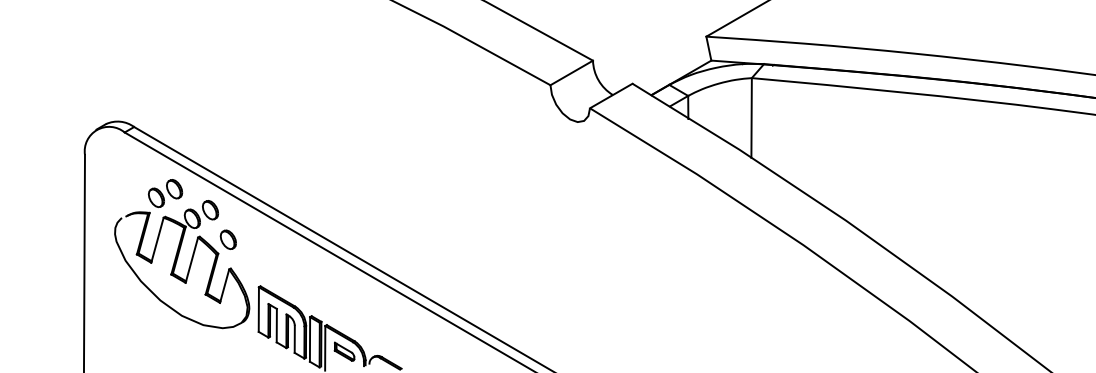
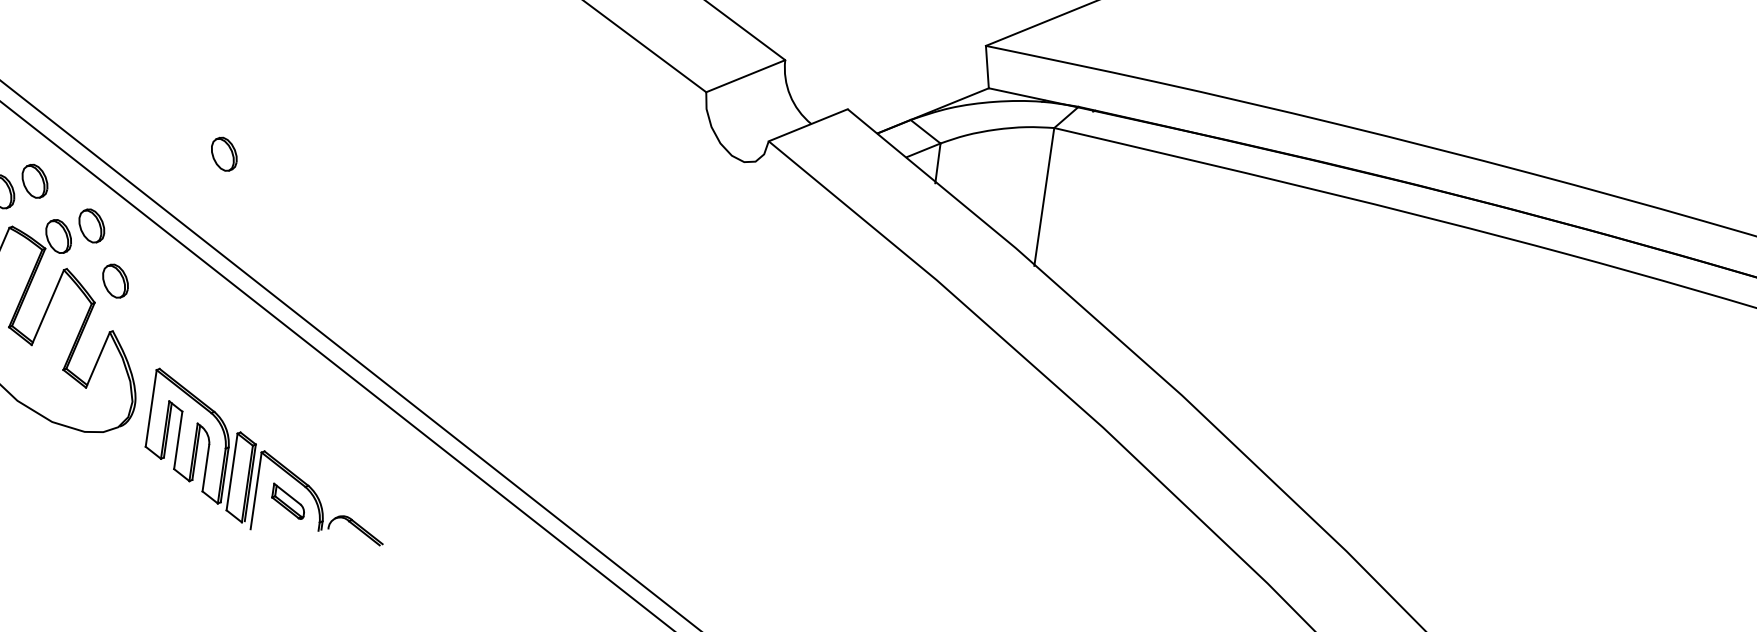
part: (279, 158) -> (222, 153), added

